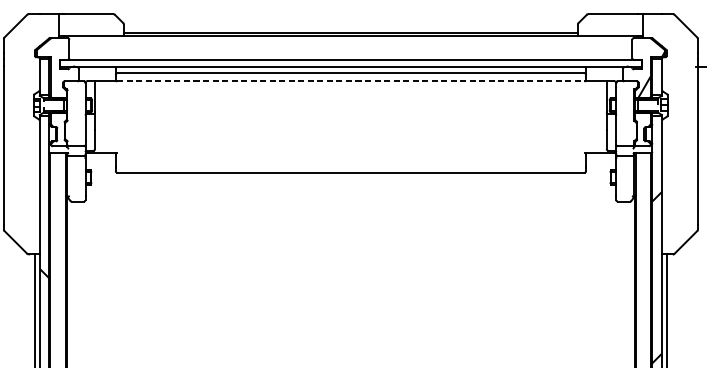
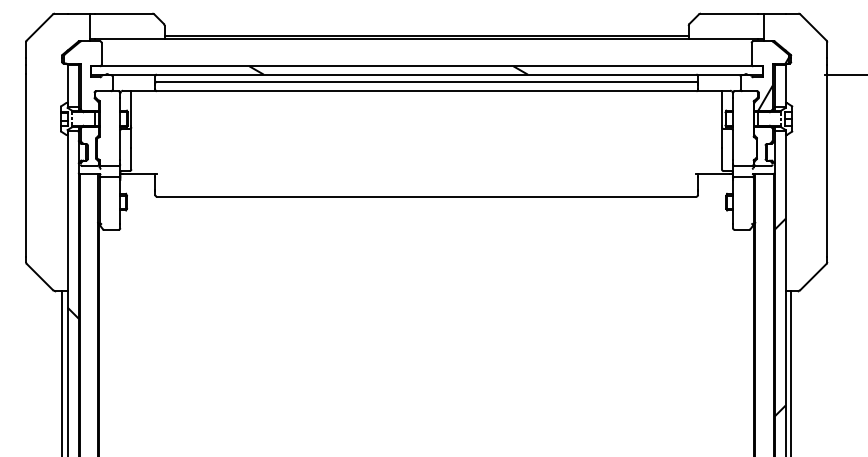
hatch: (317, 63) -> (388, 70), added
line: (350, 81) -> (426, 91), dashed -> solid

